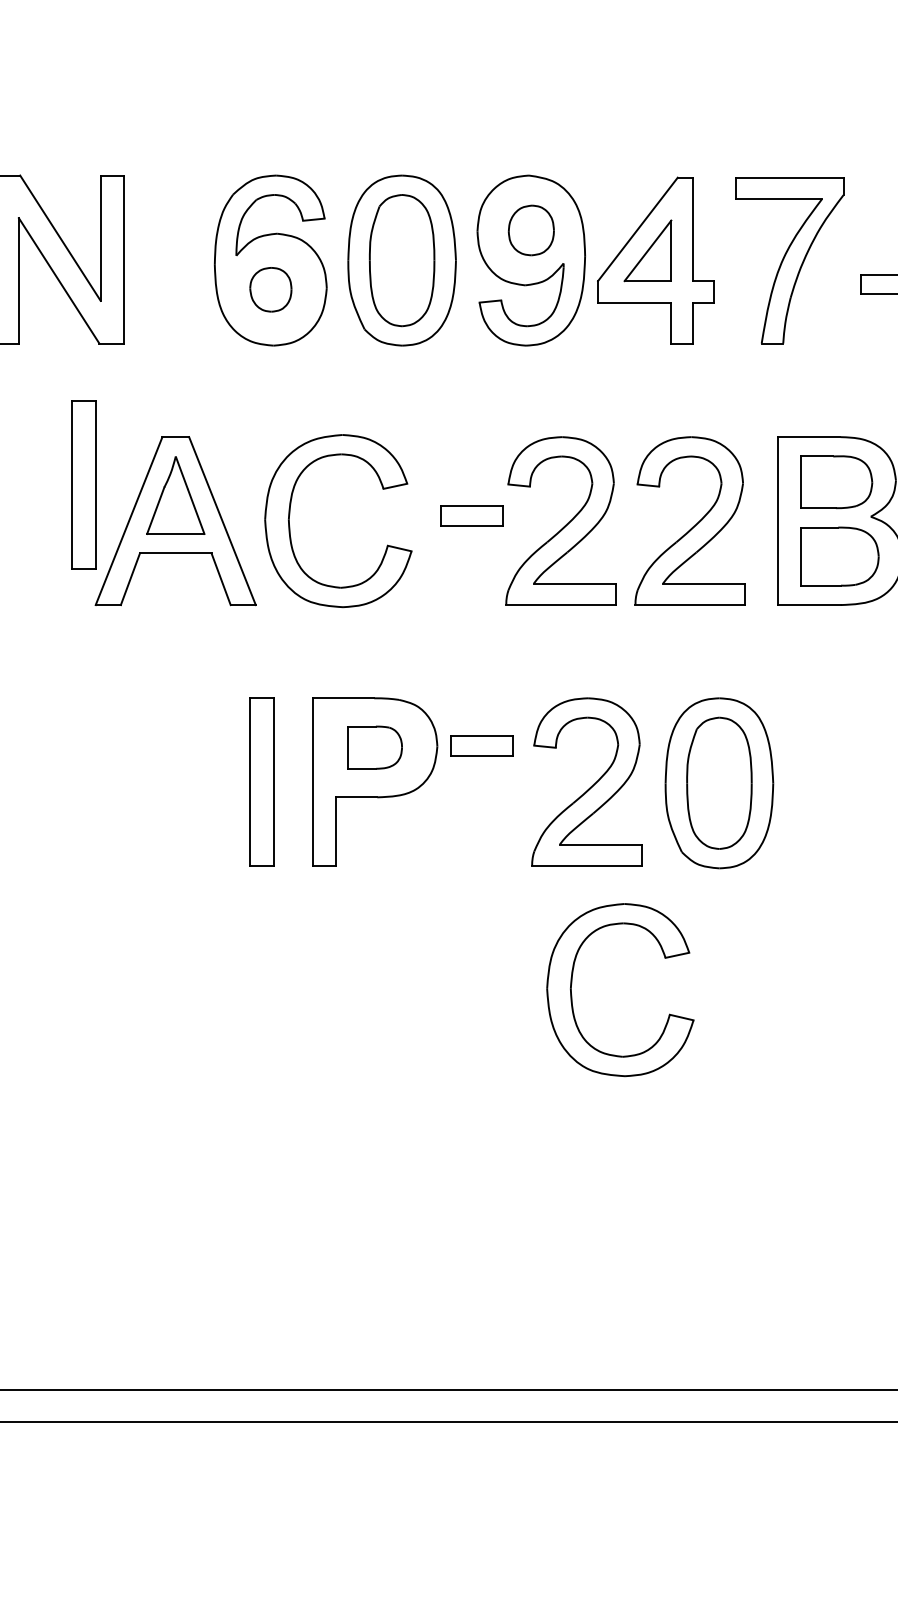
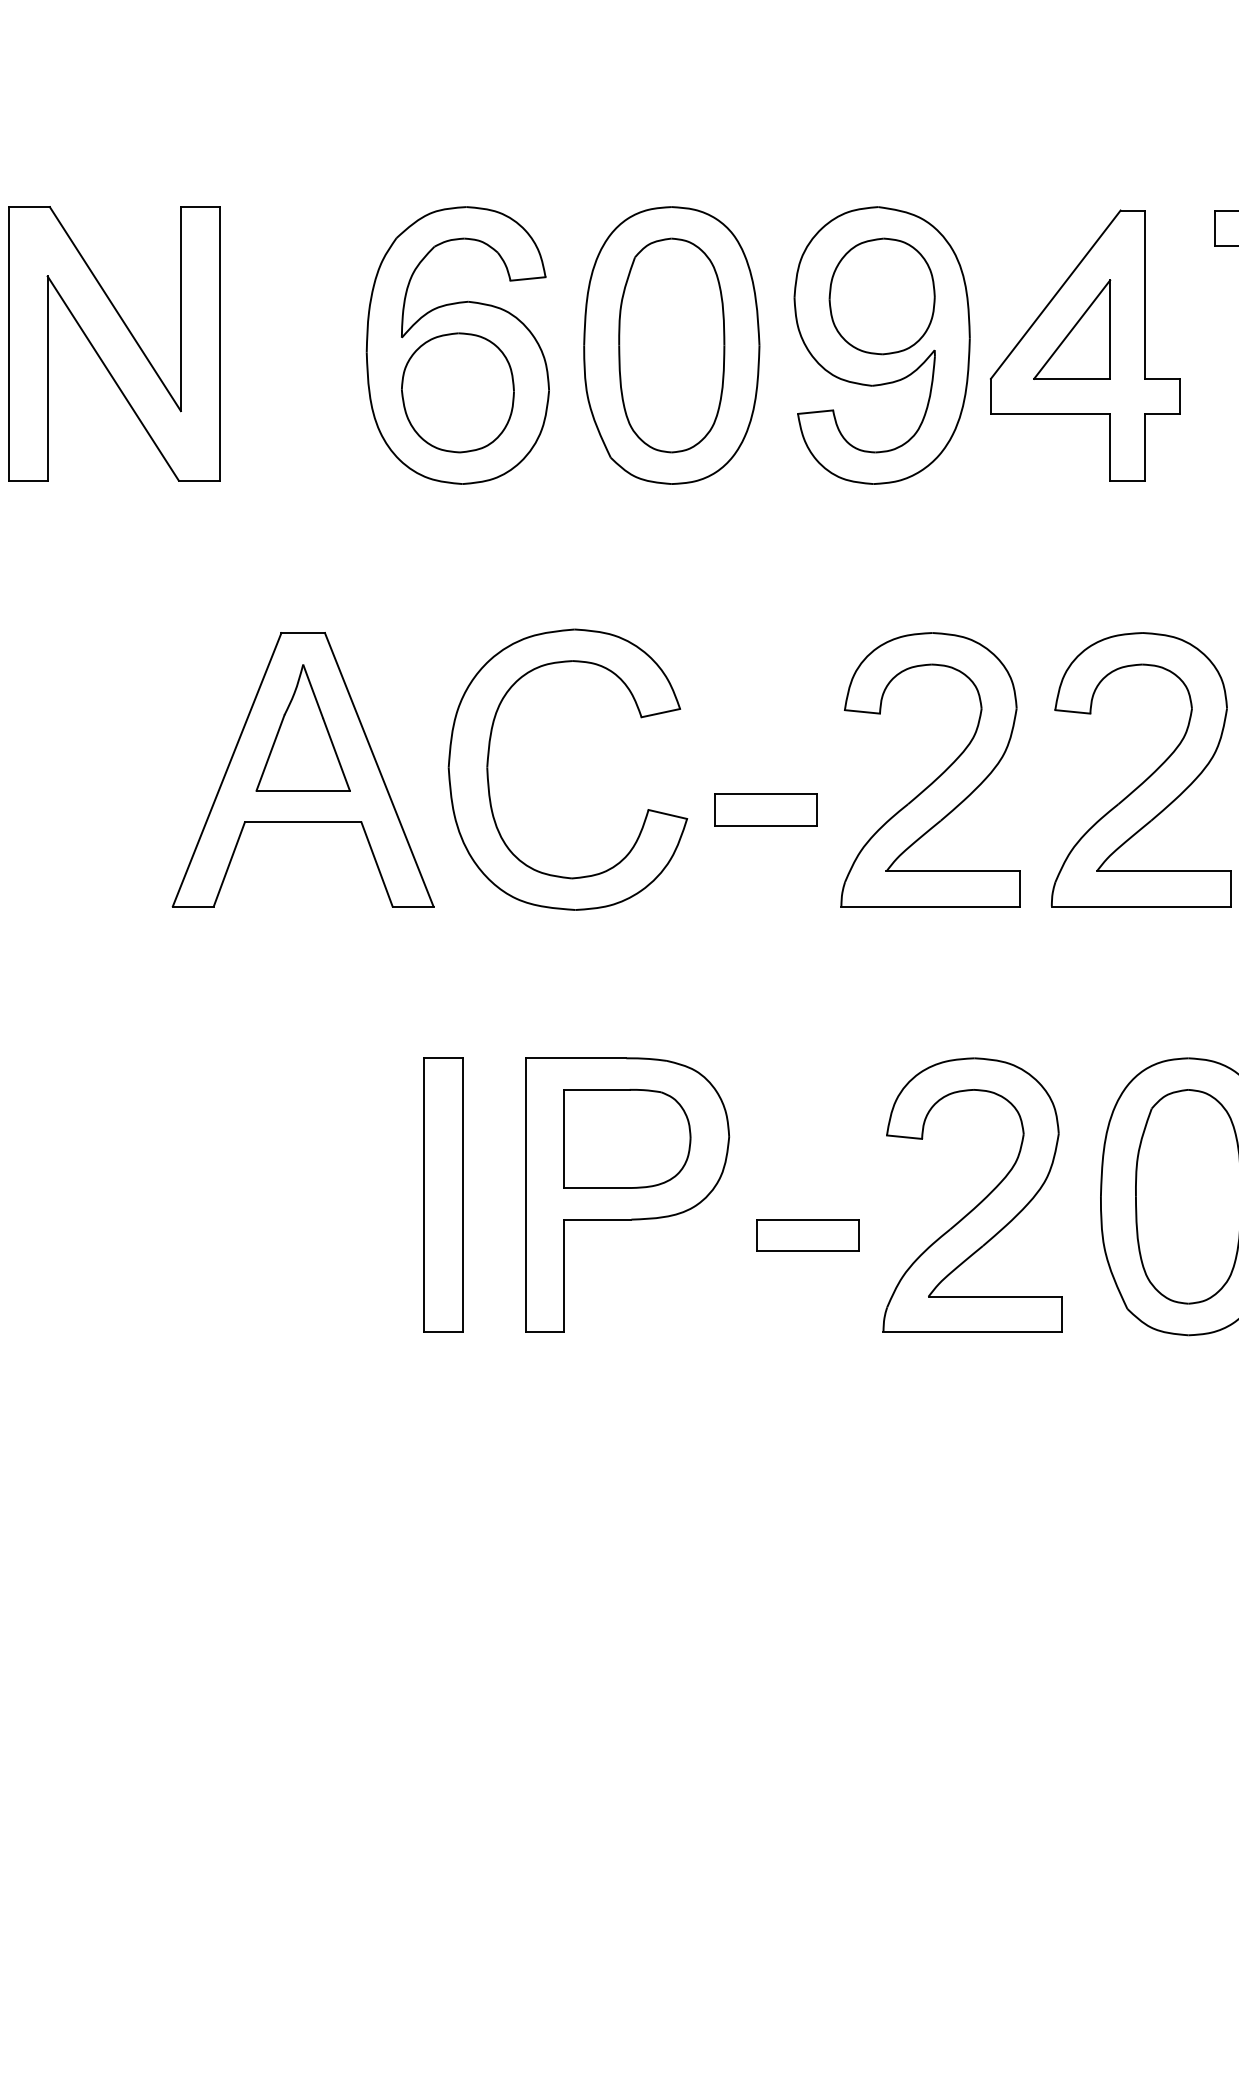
part: (531, 230) -> (882, 296), size x1.43
part: (270, 289) -> (457, 392), size x1.67
part: (83, 484) -> (152, 710), removed
part: (471, 515) -> (765, 809), moved
part: (481, 745) -> (807, 1234), moved
part: (374, 747) -> (626, 1138), size x1.43
part: (572, 995) -> (949, 1542), removed

